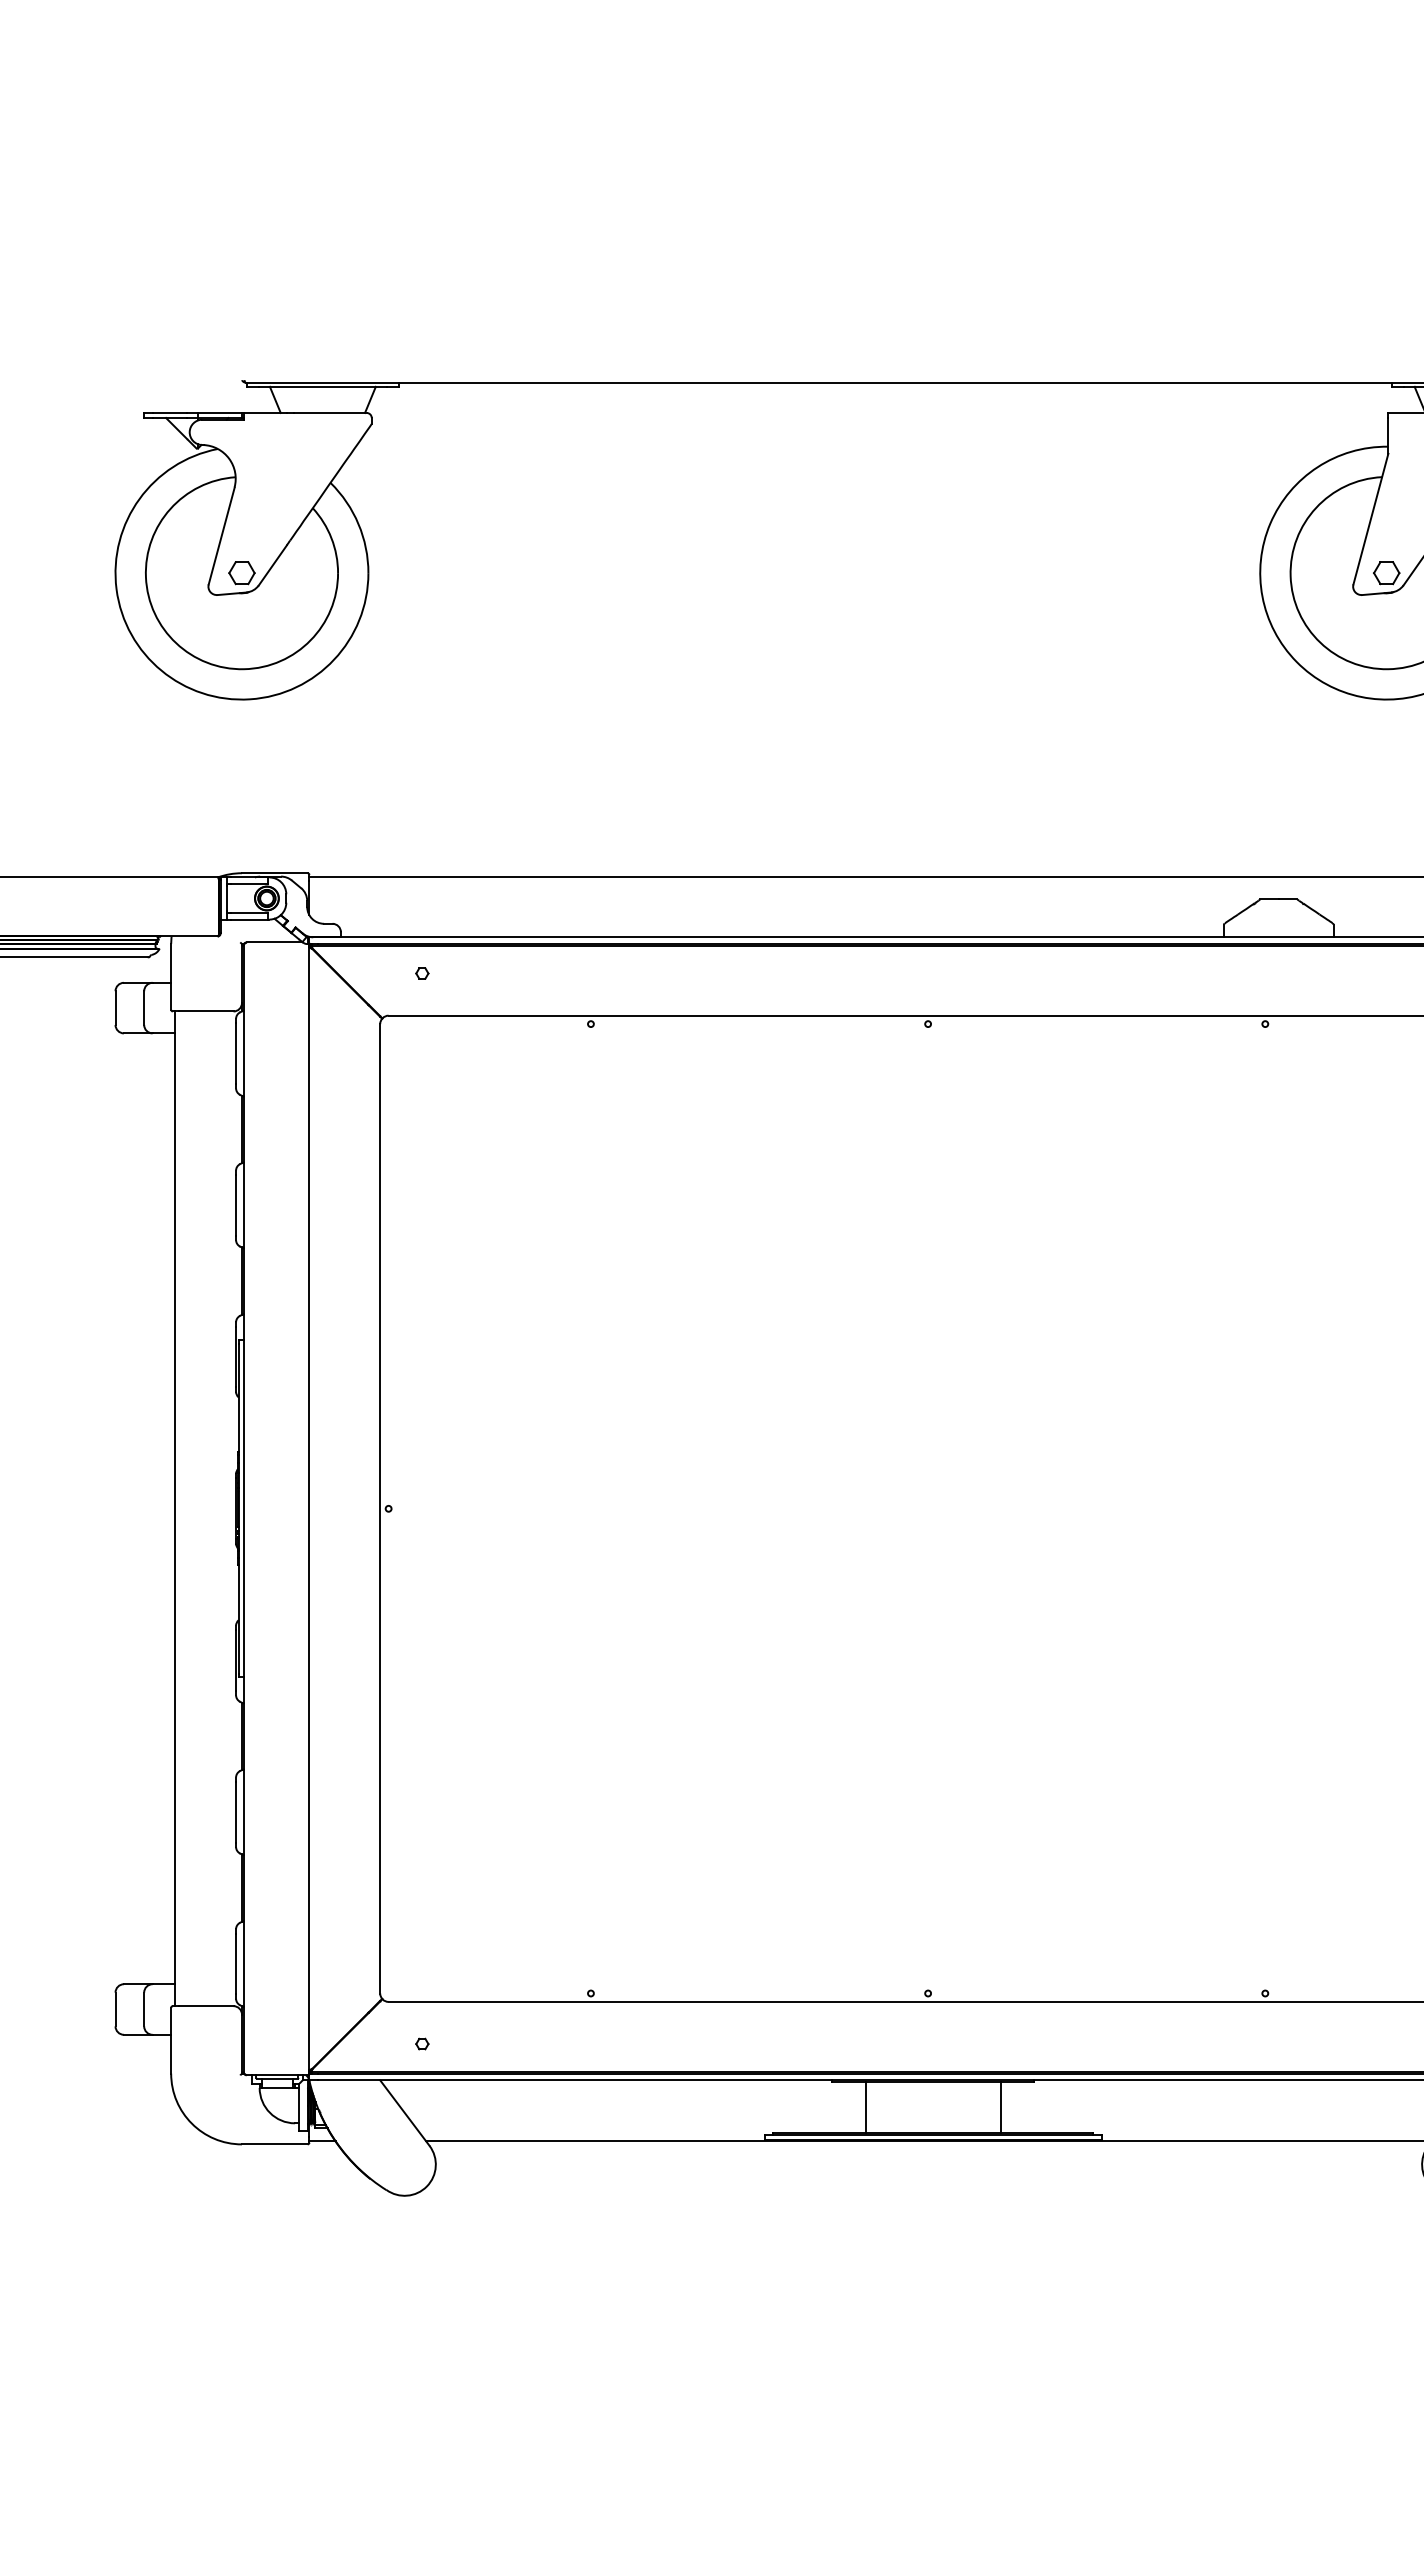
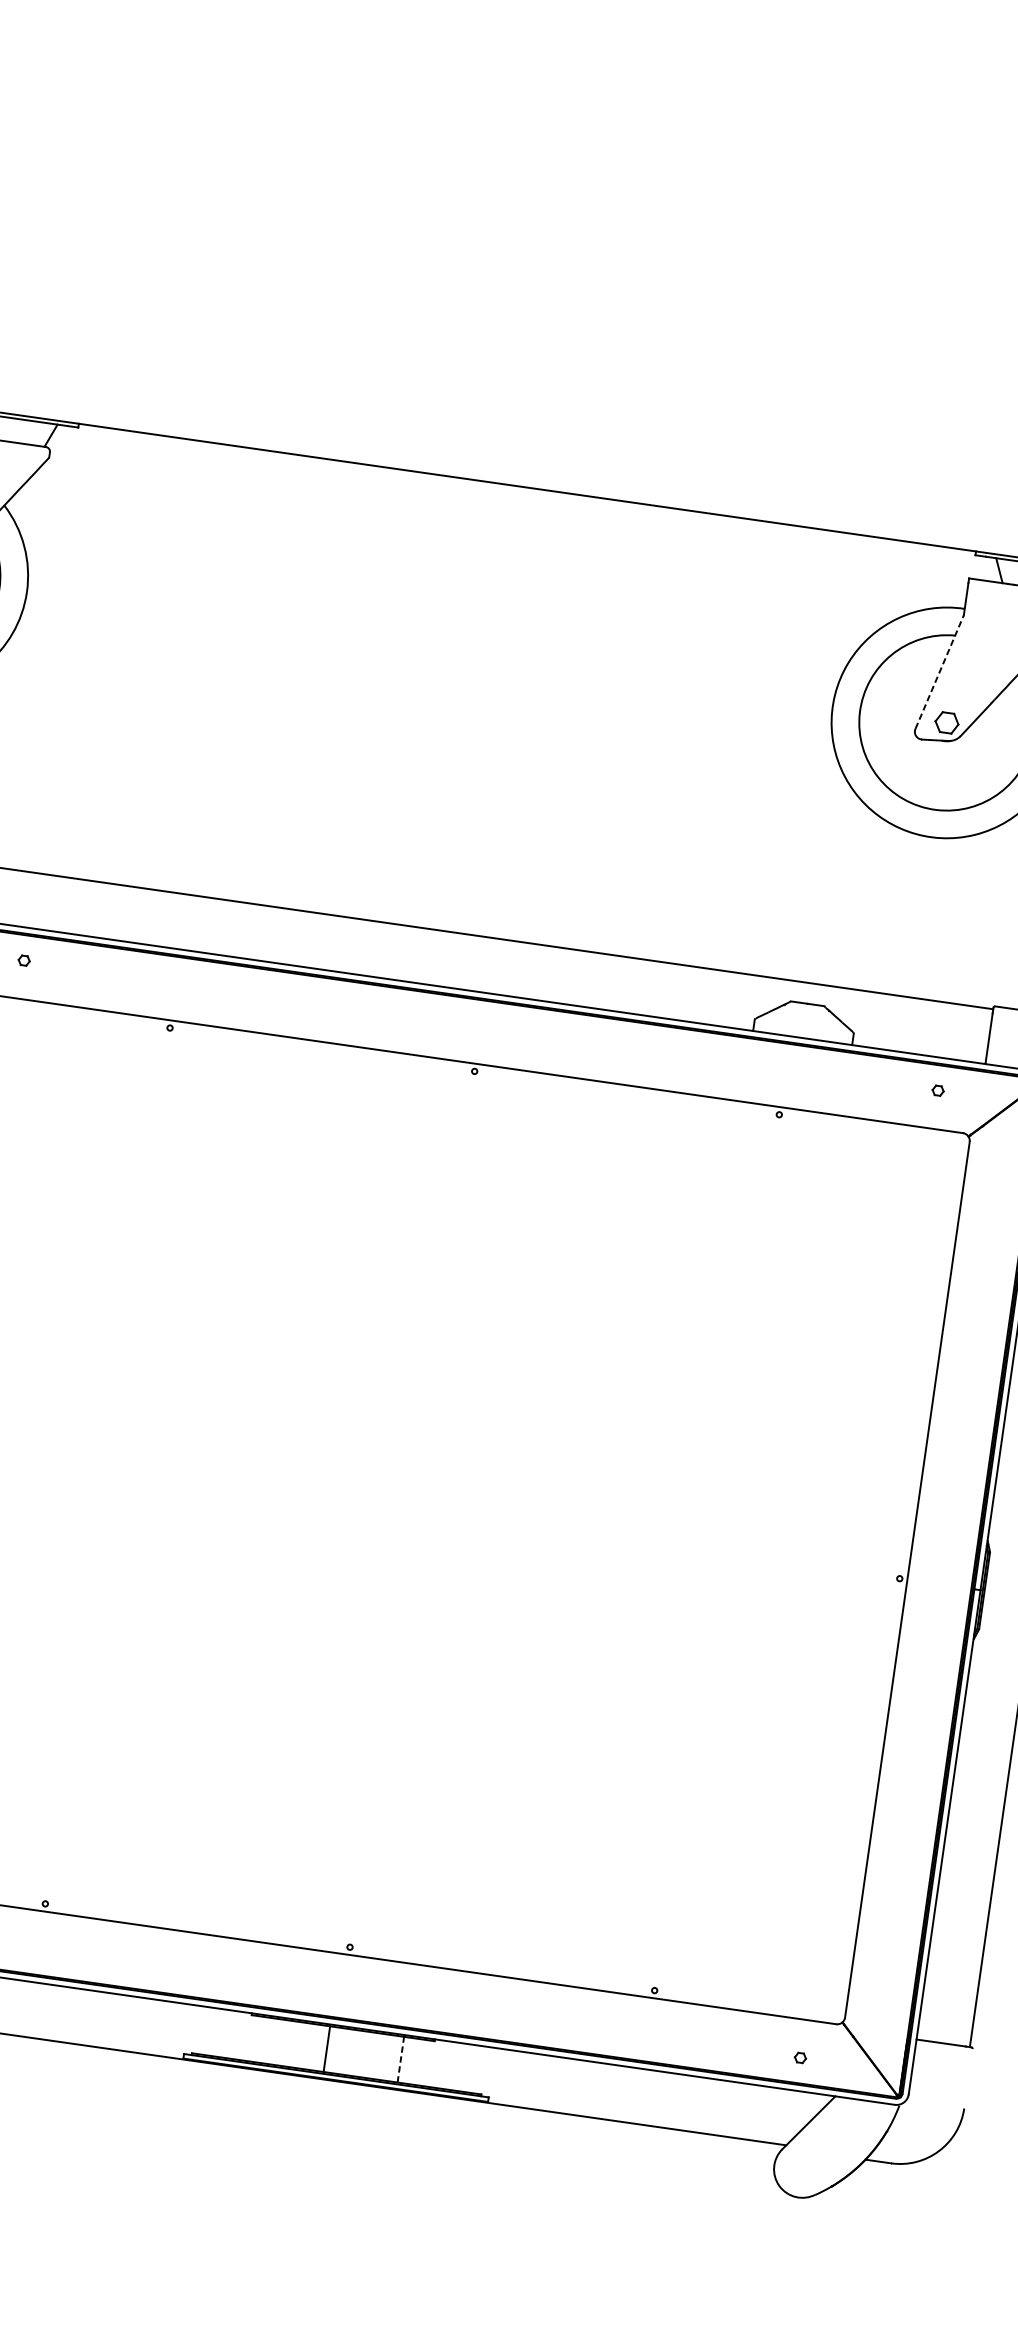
line: (1370, 519) -> (939, 672), solid -> dashed
line: (865, 2107) -> (326, 2049), moved
line: (1000, 2107) -> (400, 2059), solid -> dashed

